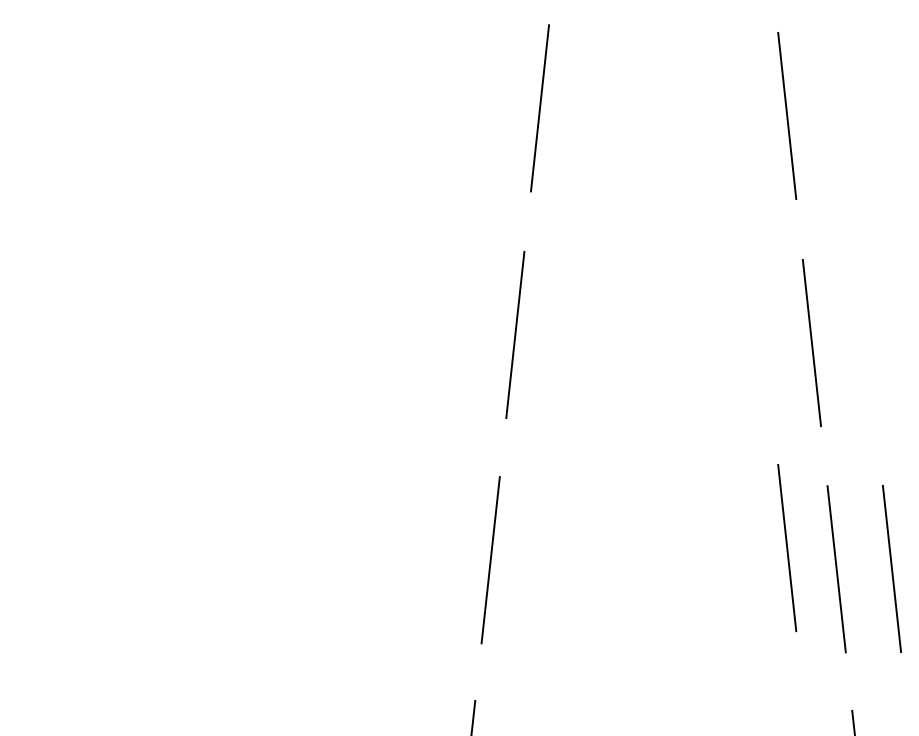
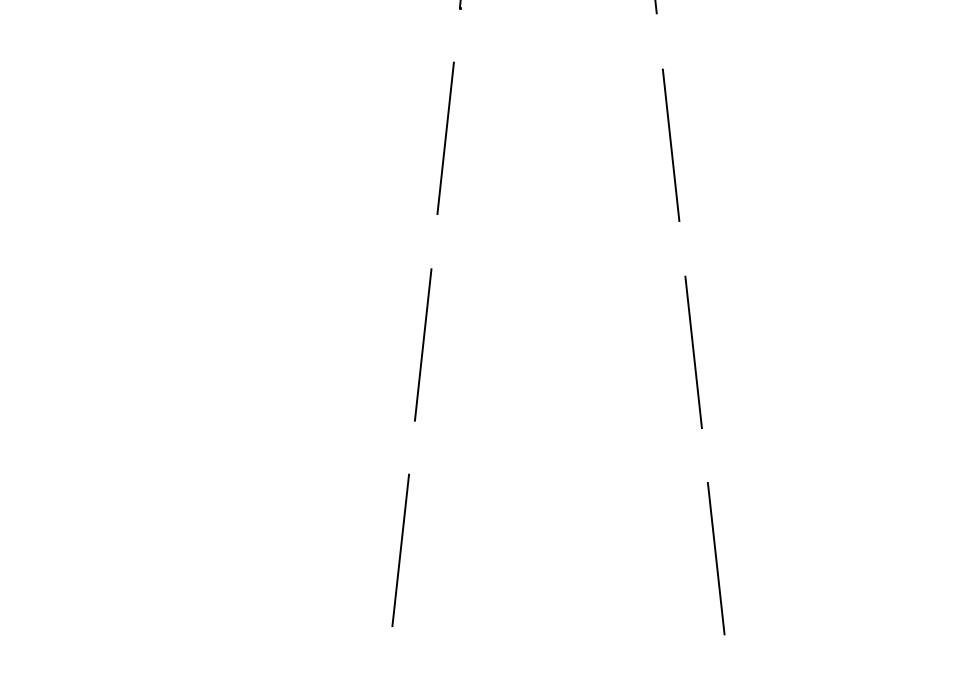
line: (787, 547) -> (671, 538), removed
line: (891, 567) -> (766, 557), removed

